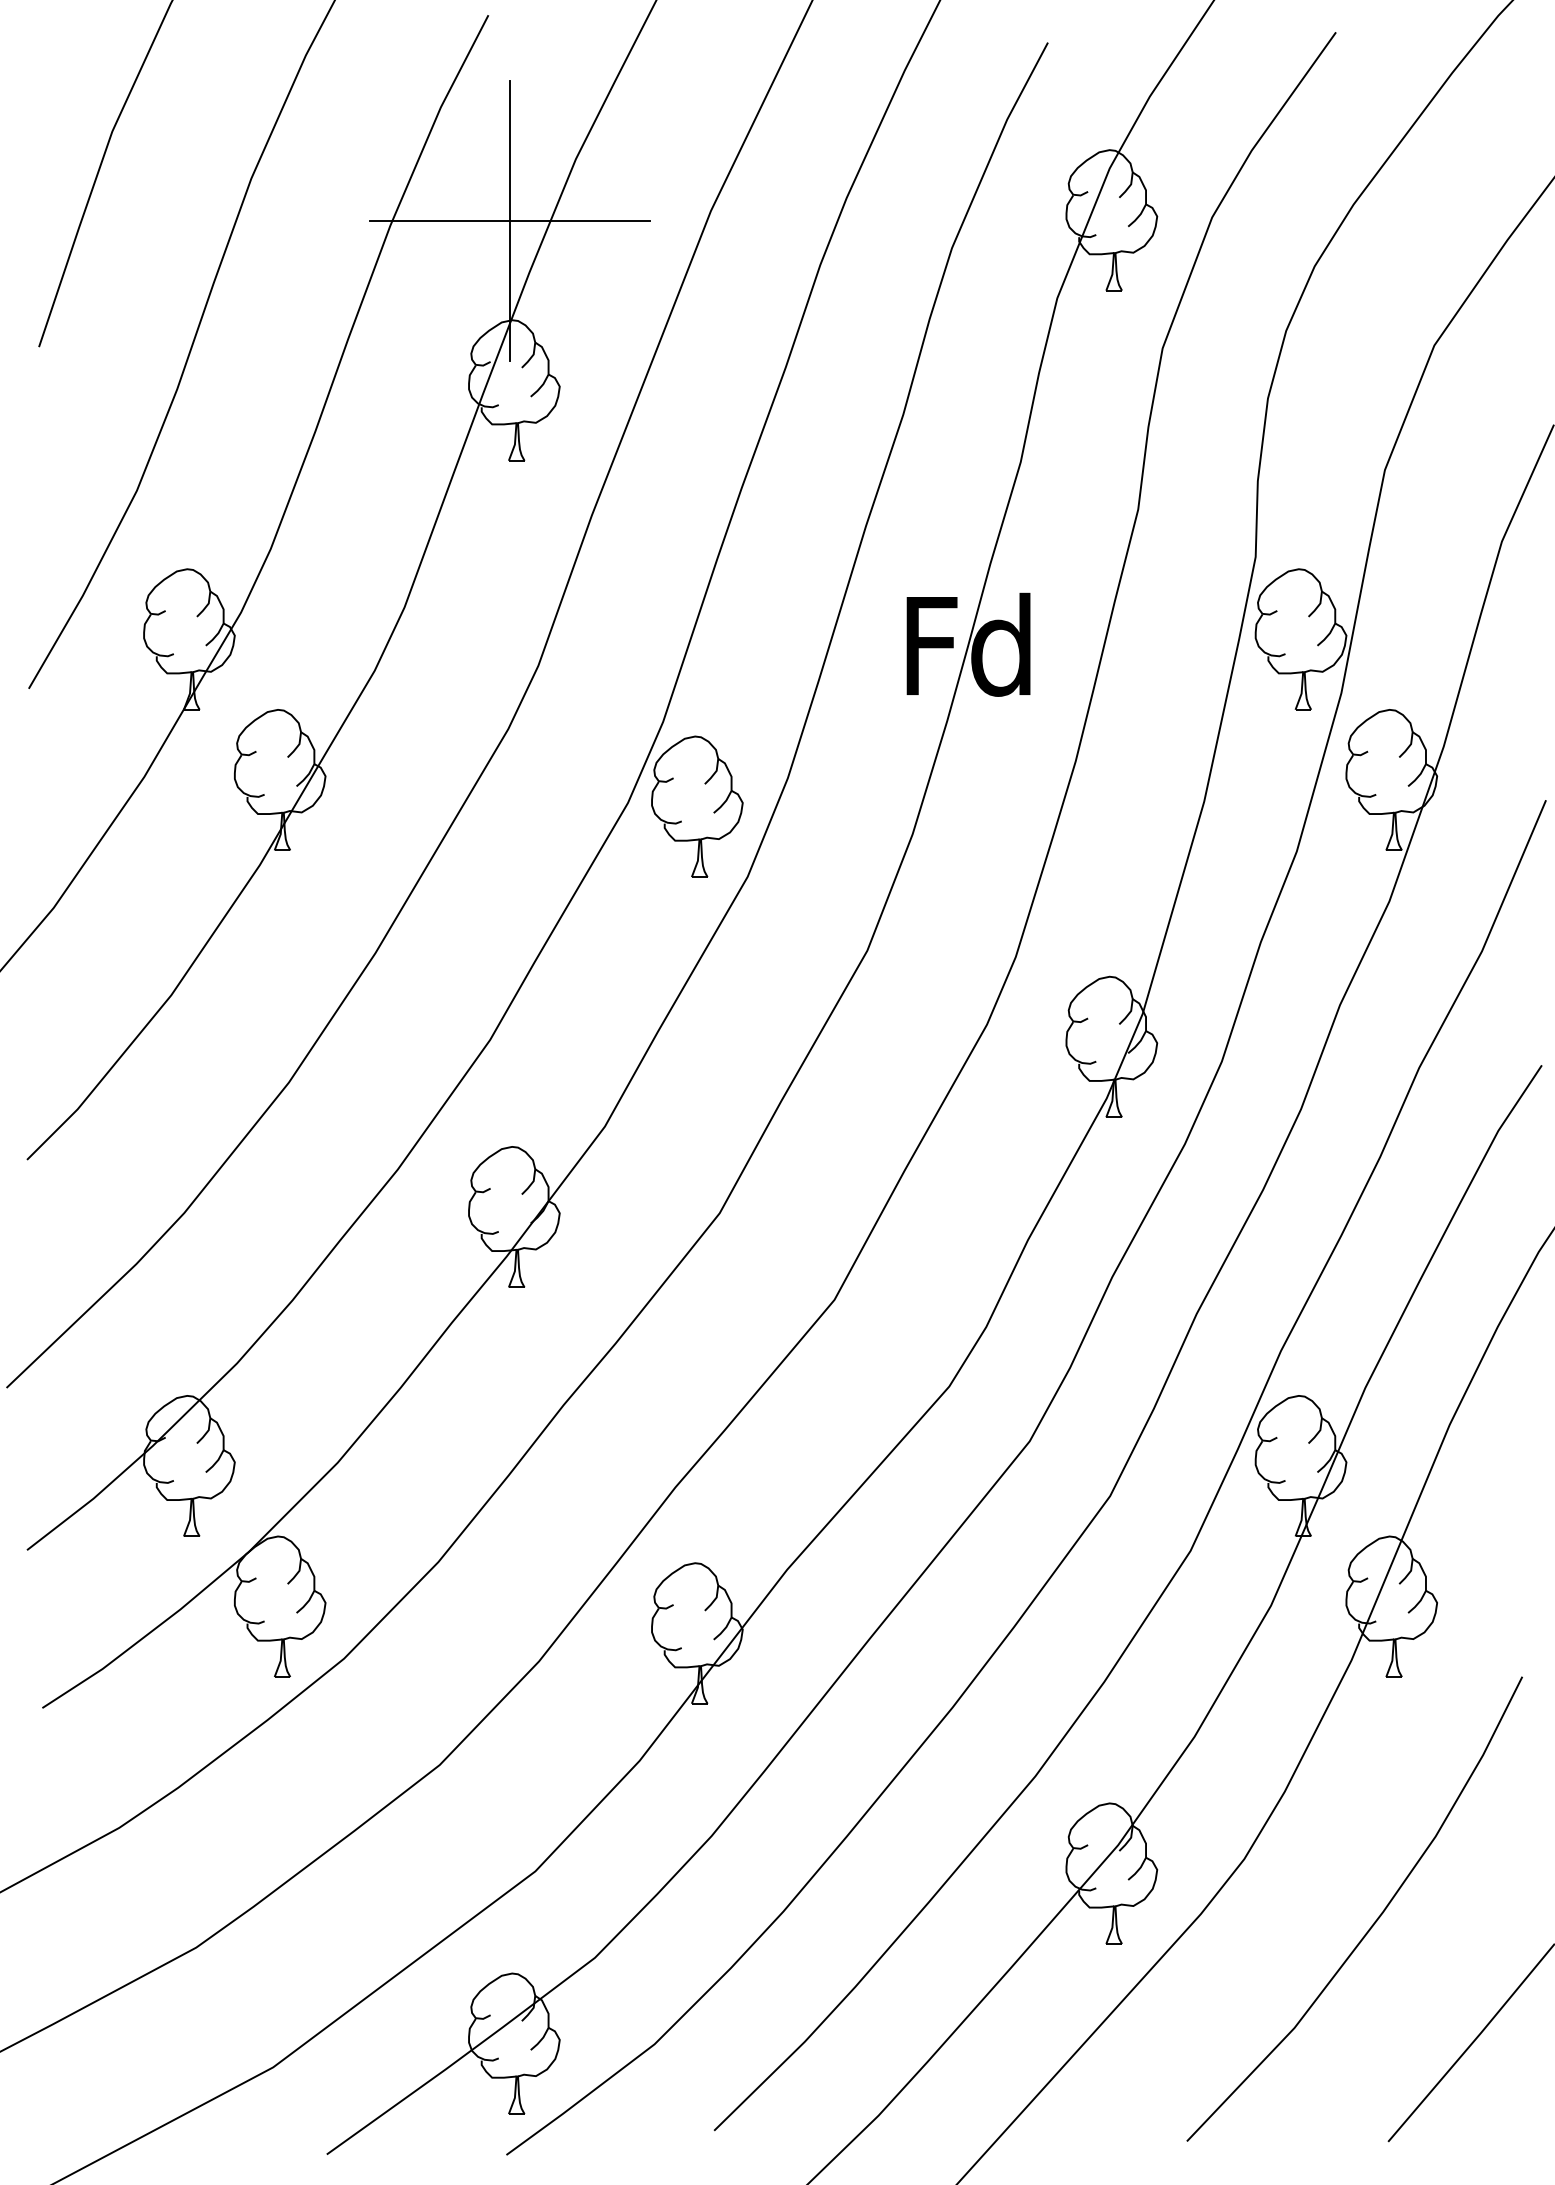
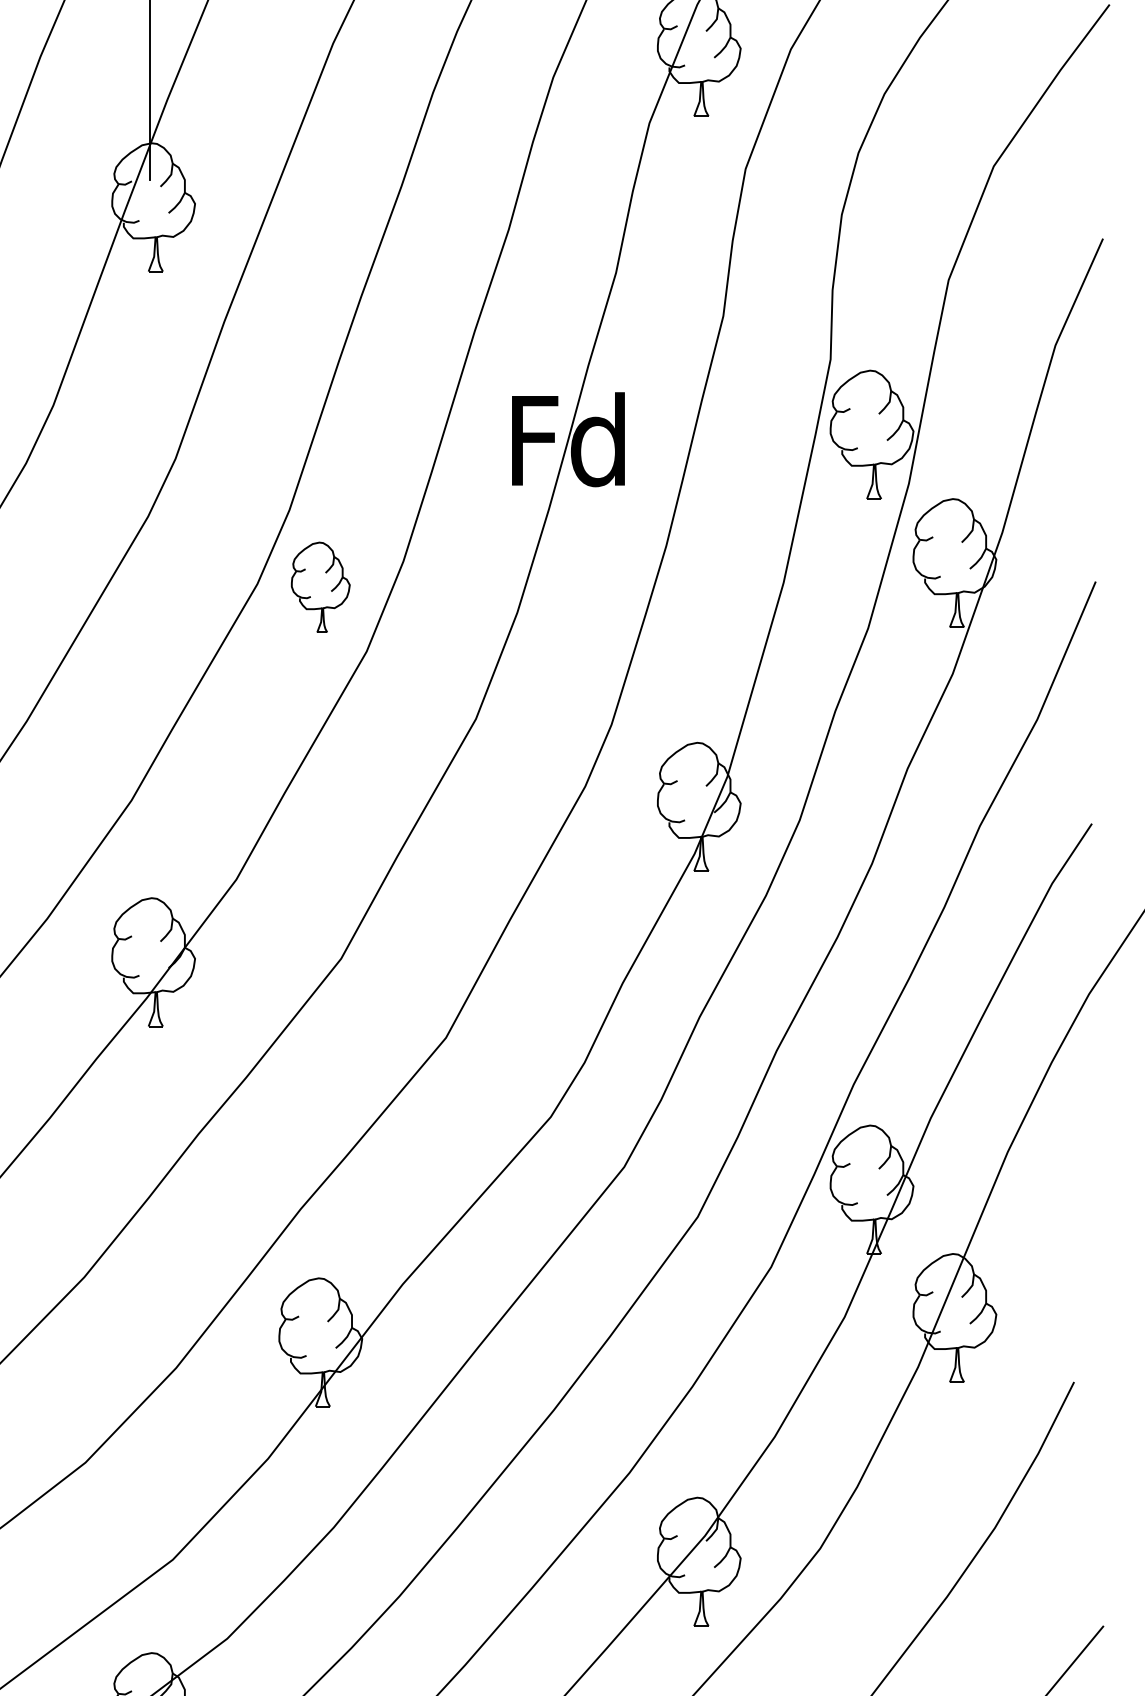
line: (510, 220) -> (150, 52), removed
part: (697, 806) -> (320, 587), size x0.7

